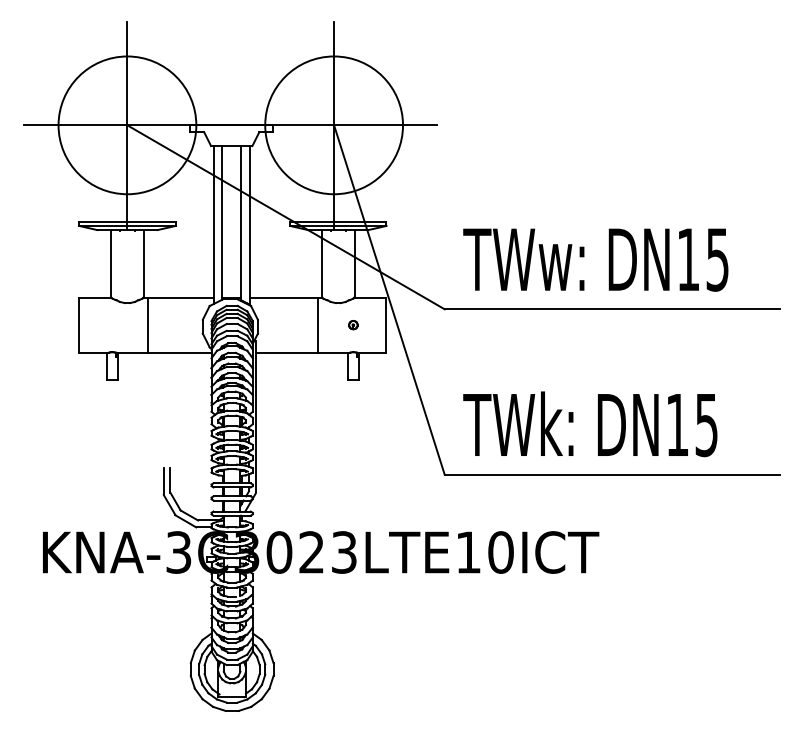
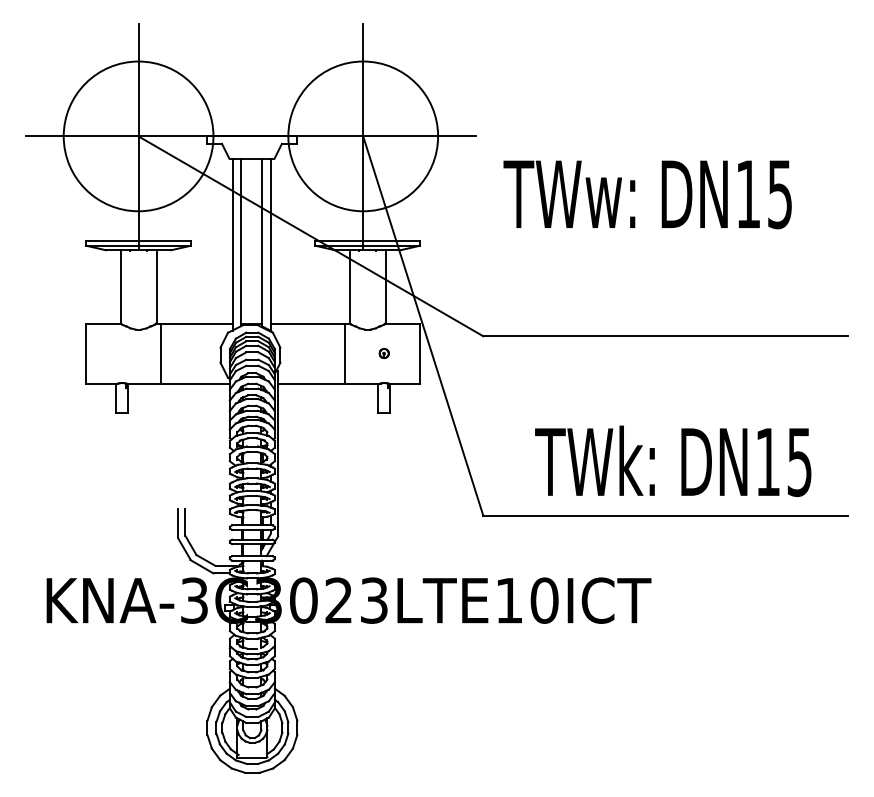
text: (595, 259) -> (647, 194), moved
text: (590, 424) -> (673, 461), moved

